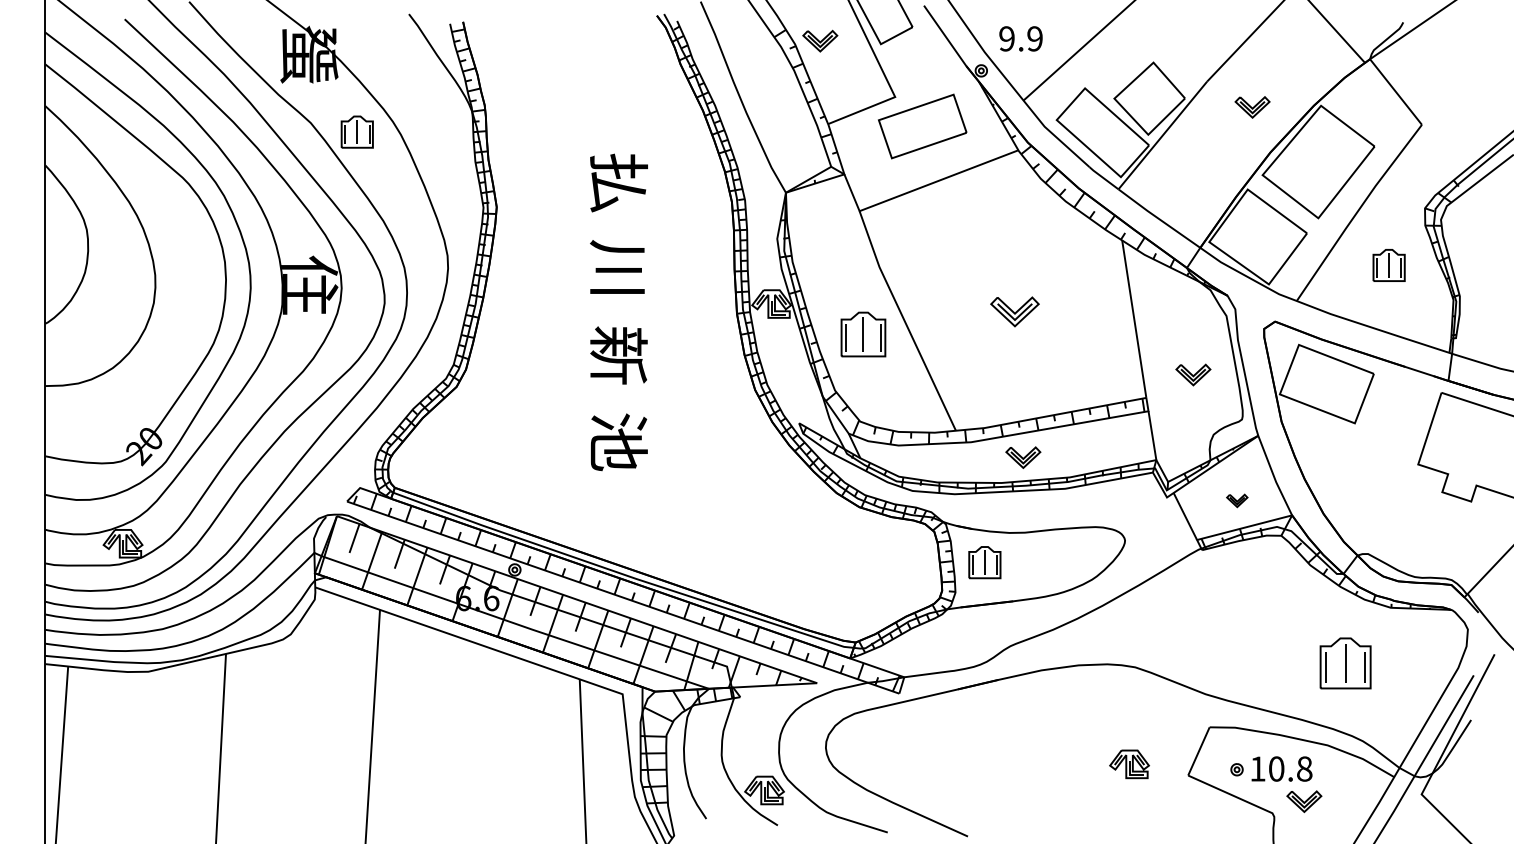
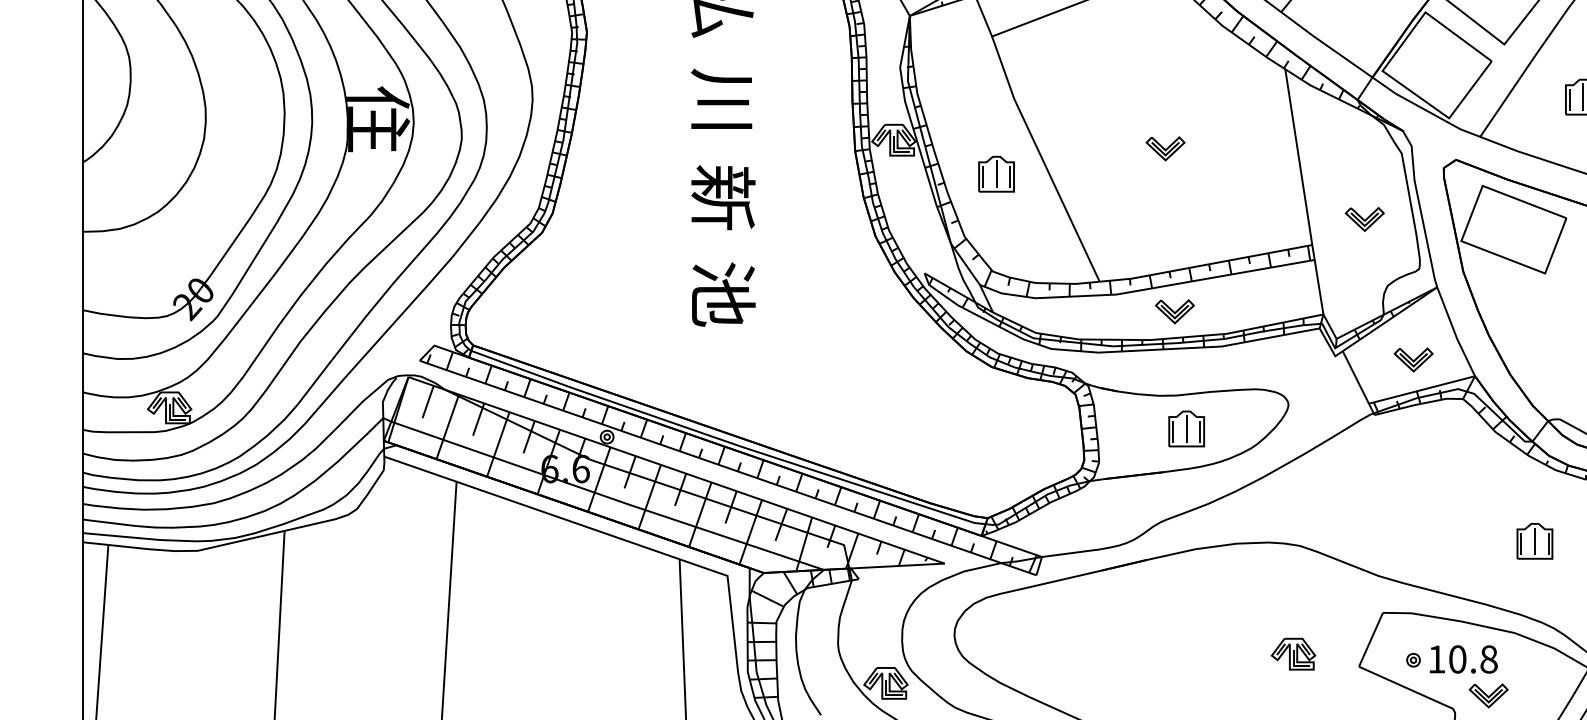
part: (1014, 311) -> (1165, 148), size x0.71
part: (863, 334) -> (996, 174), size x0.71
part: (1237, 500) -> (1414, 359), size x1.67
part: (984, 562) -> (1186, 428), moved
part: (1345, 662) -> (1534, 540), size x0.62

